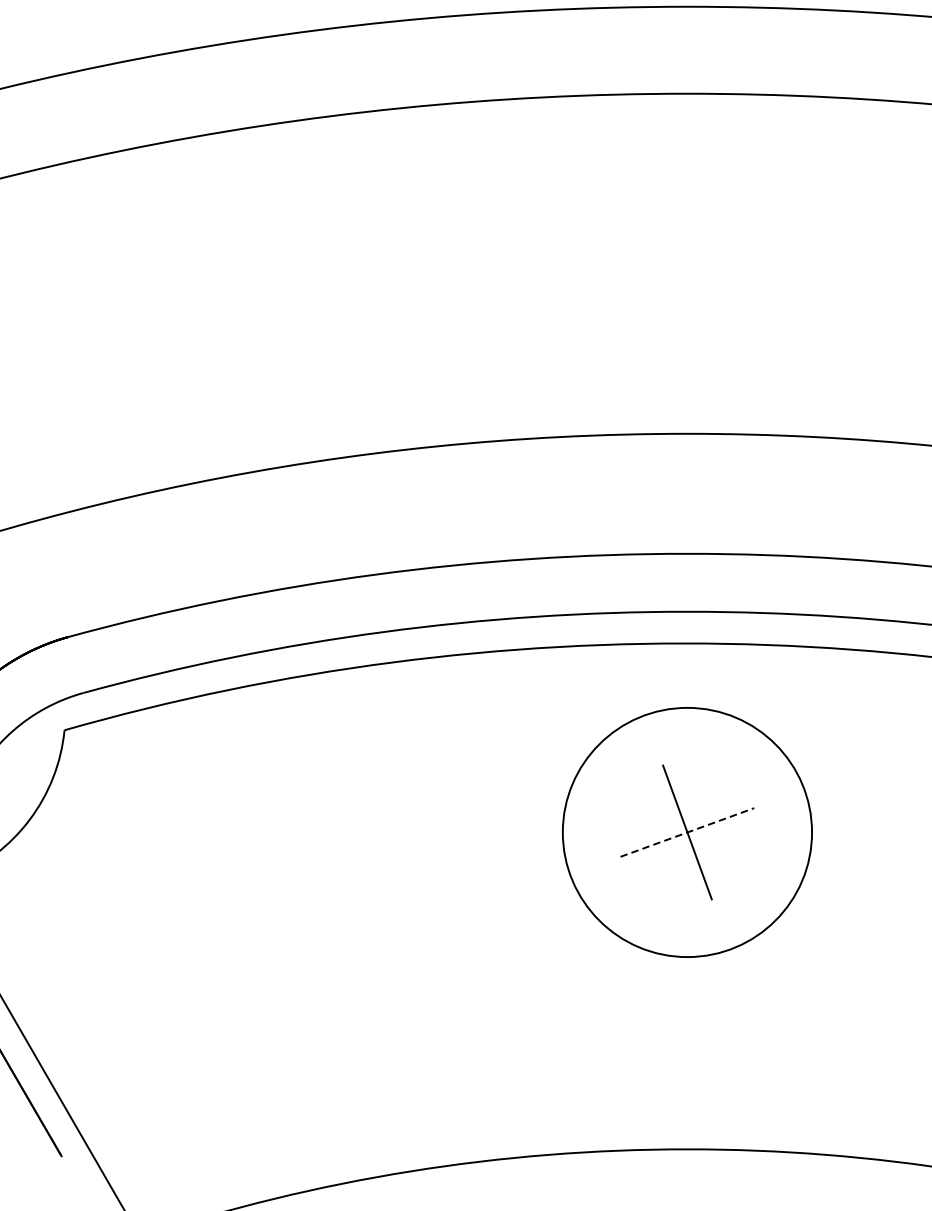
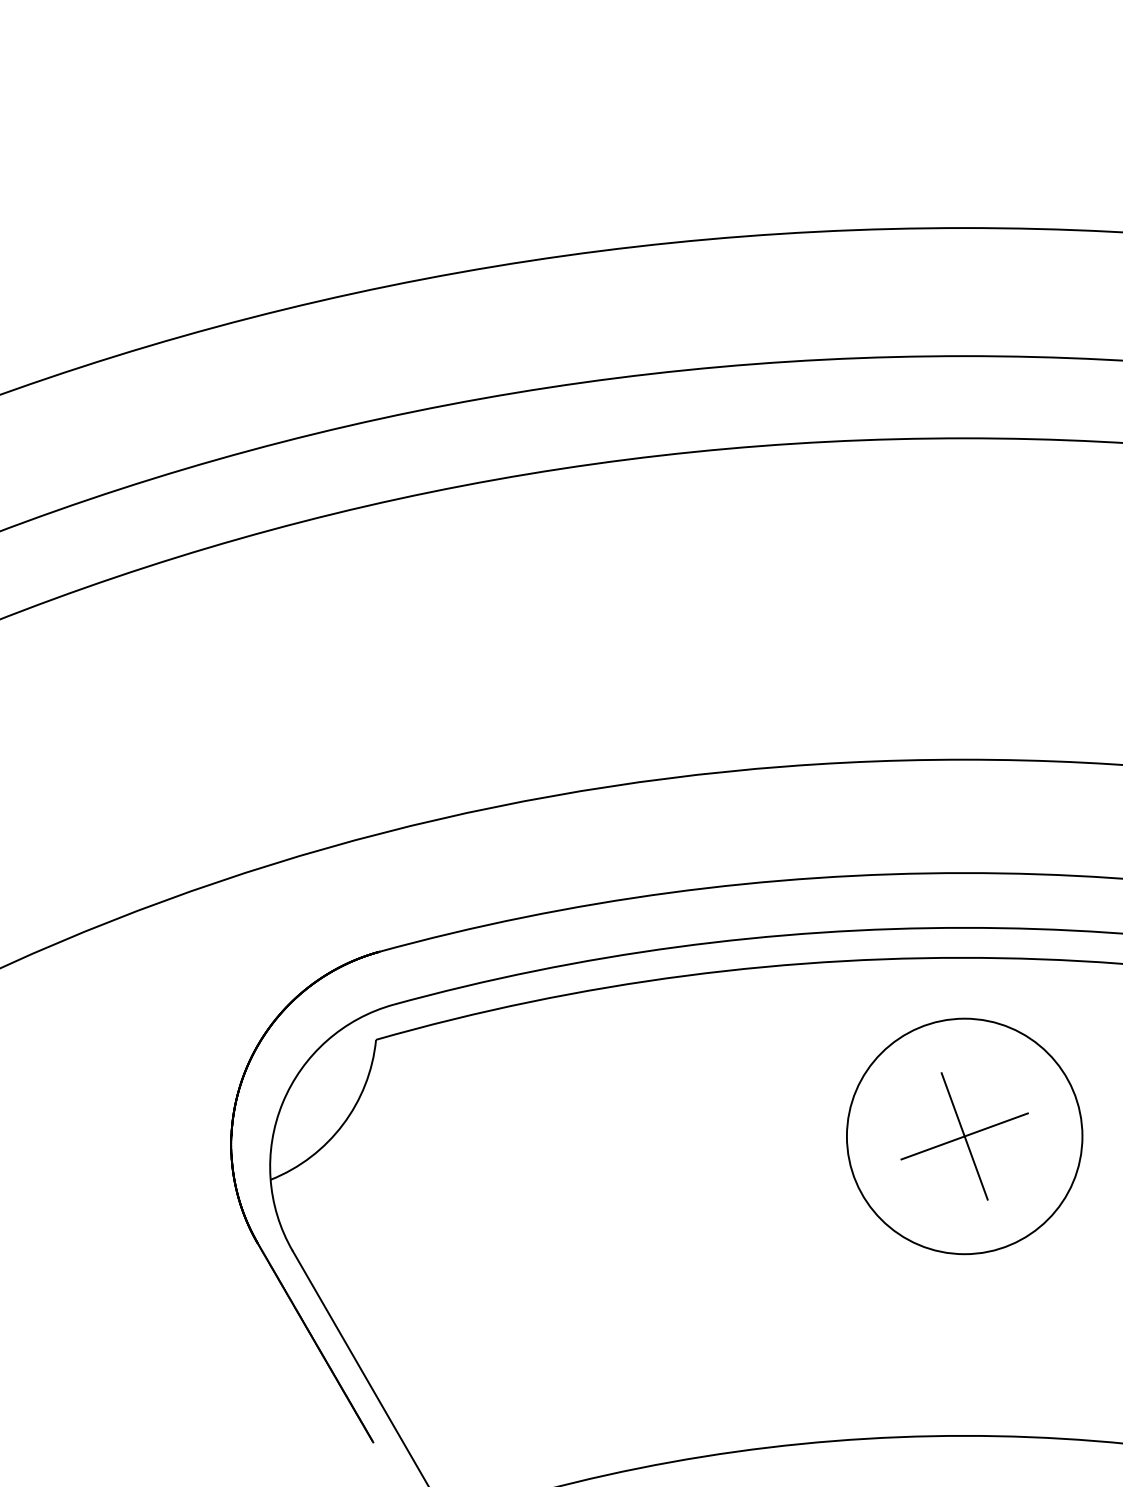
line: (688, 832) -> (965, 1136), dashed -> solid

